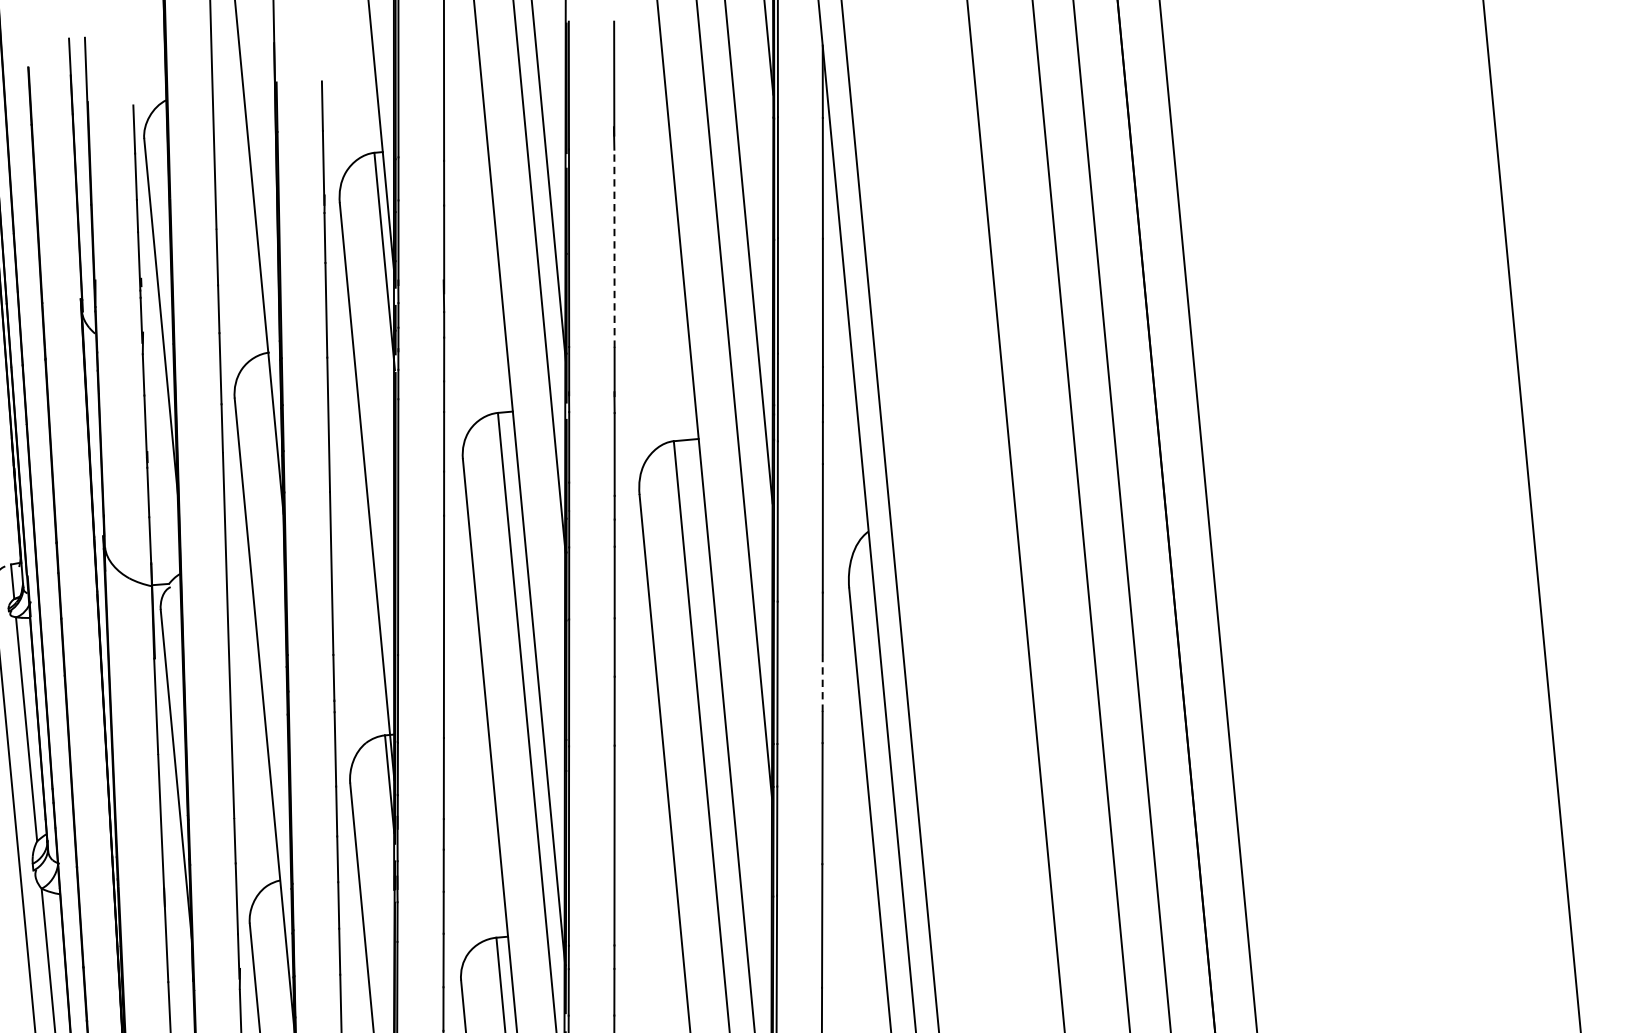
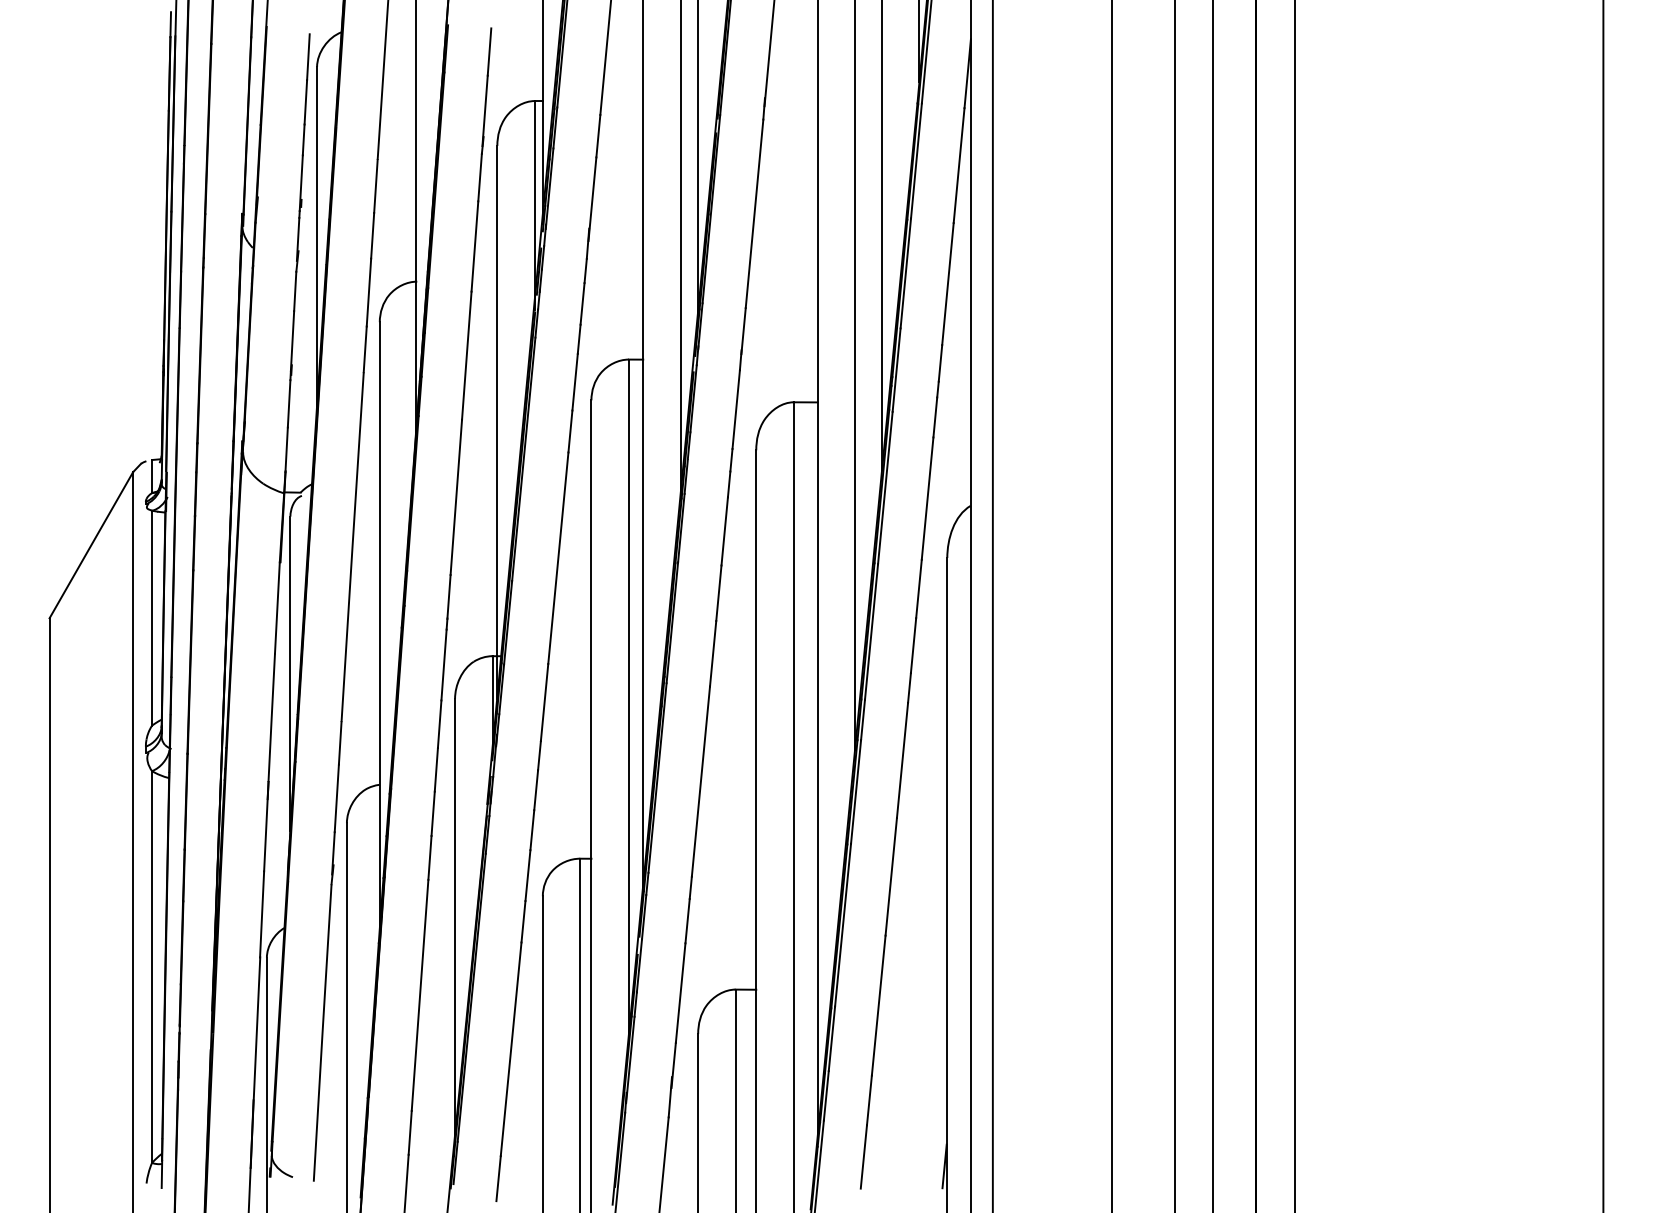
line: (614, 248) -> (754, 213), dashed -> solid
line: (822, 682) -> (913, 645), dashed -> solid

